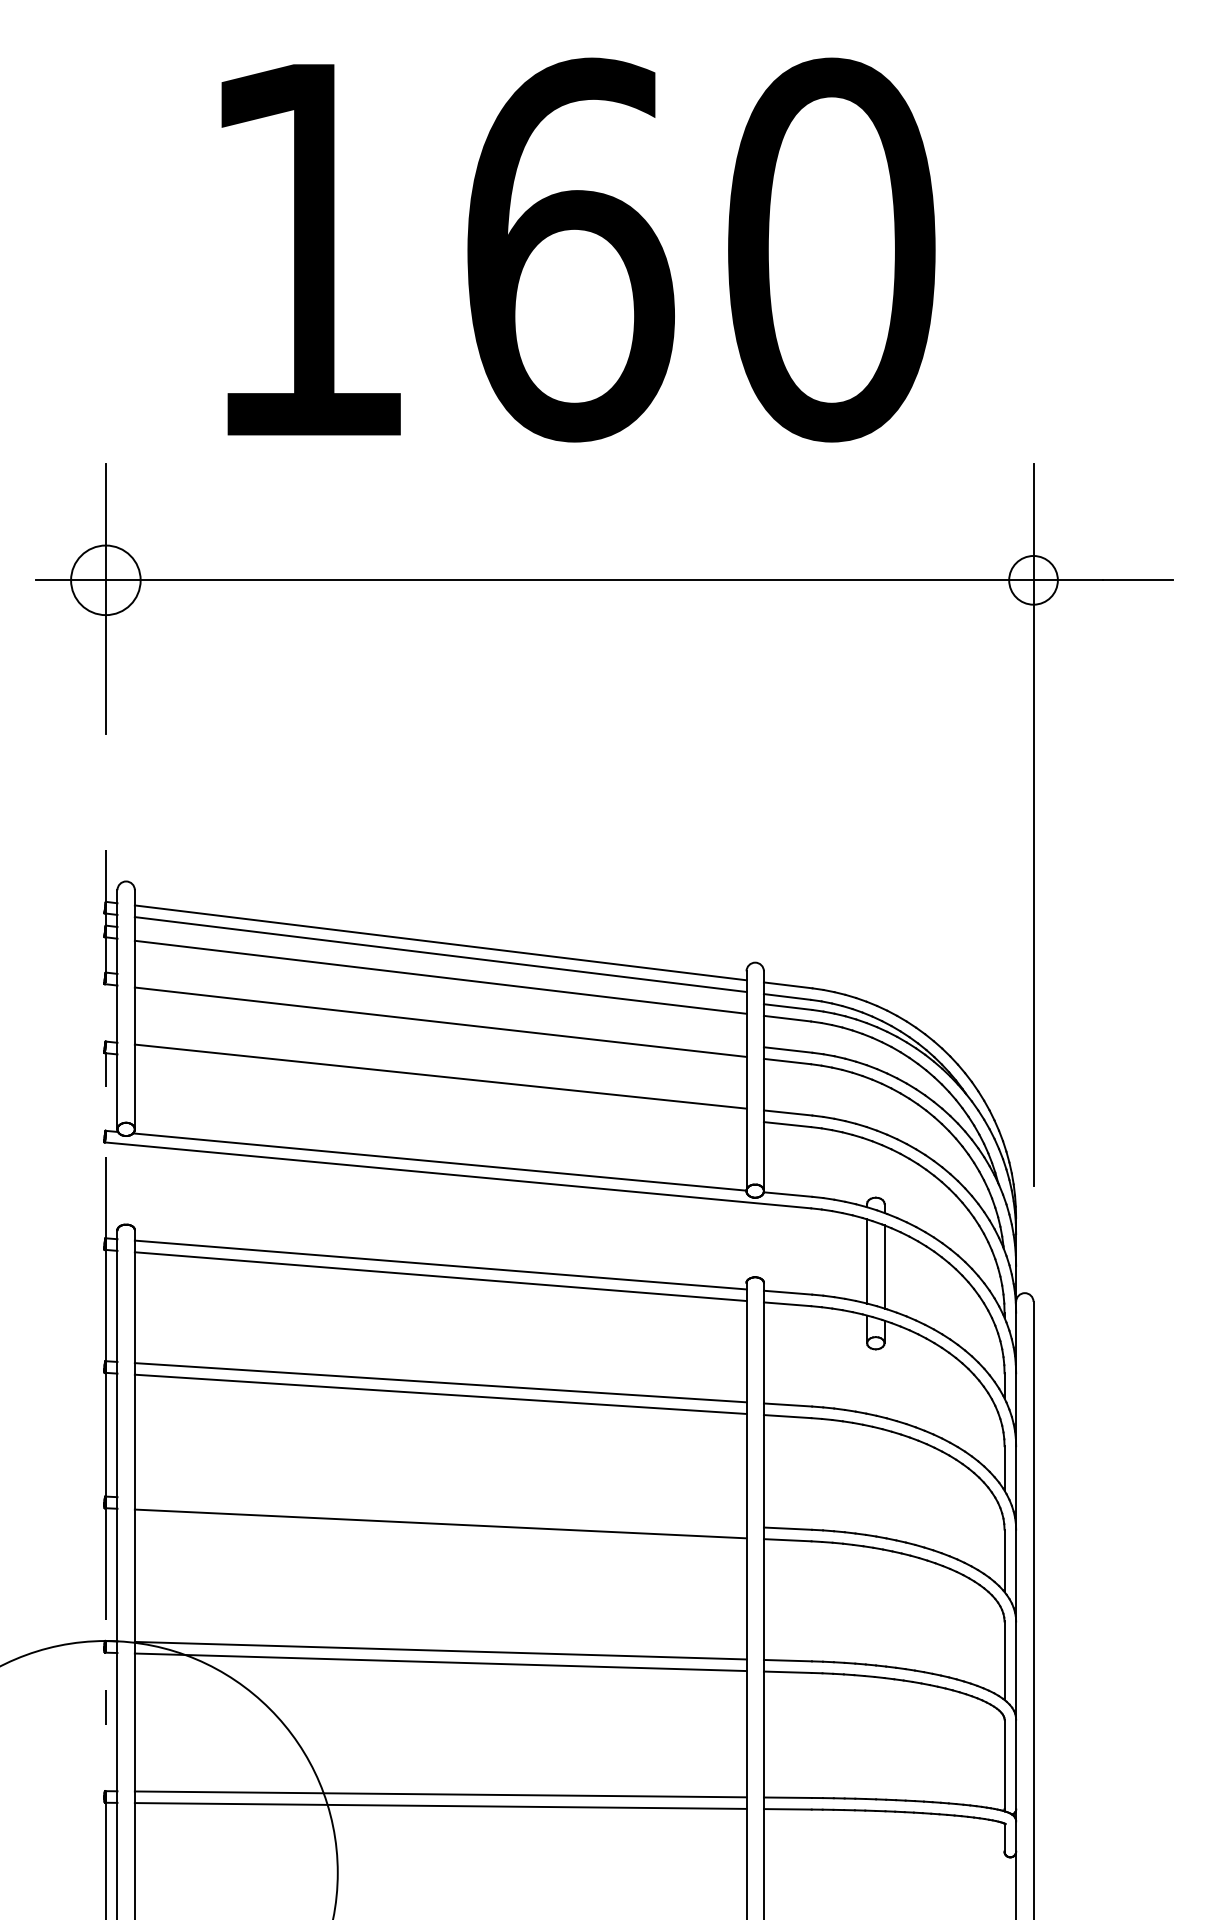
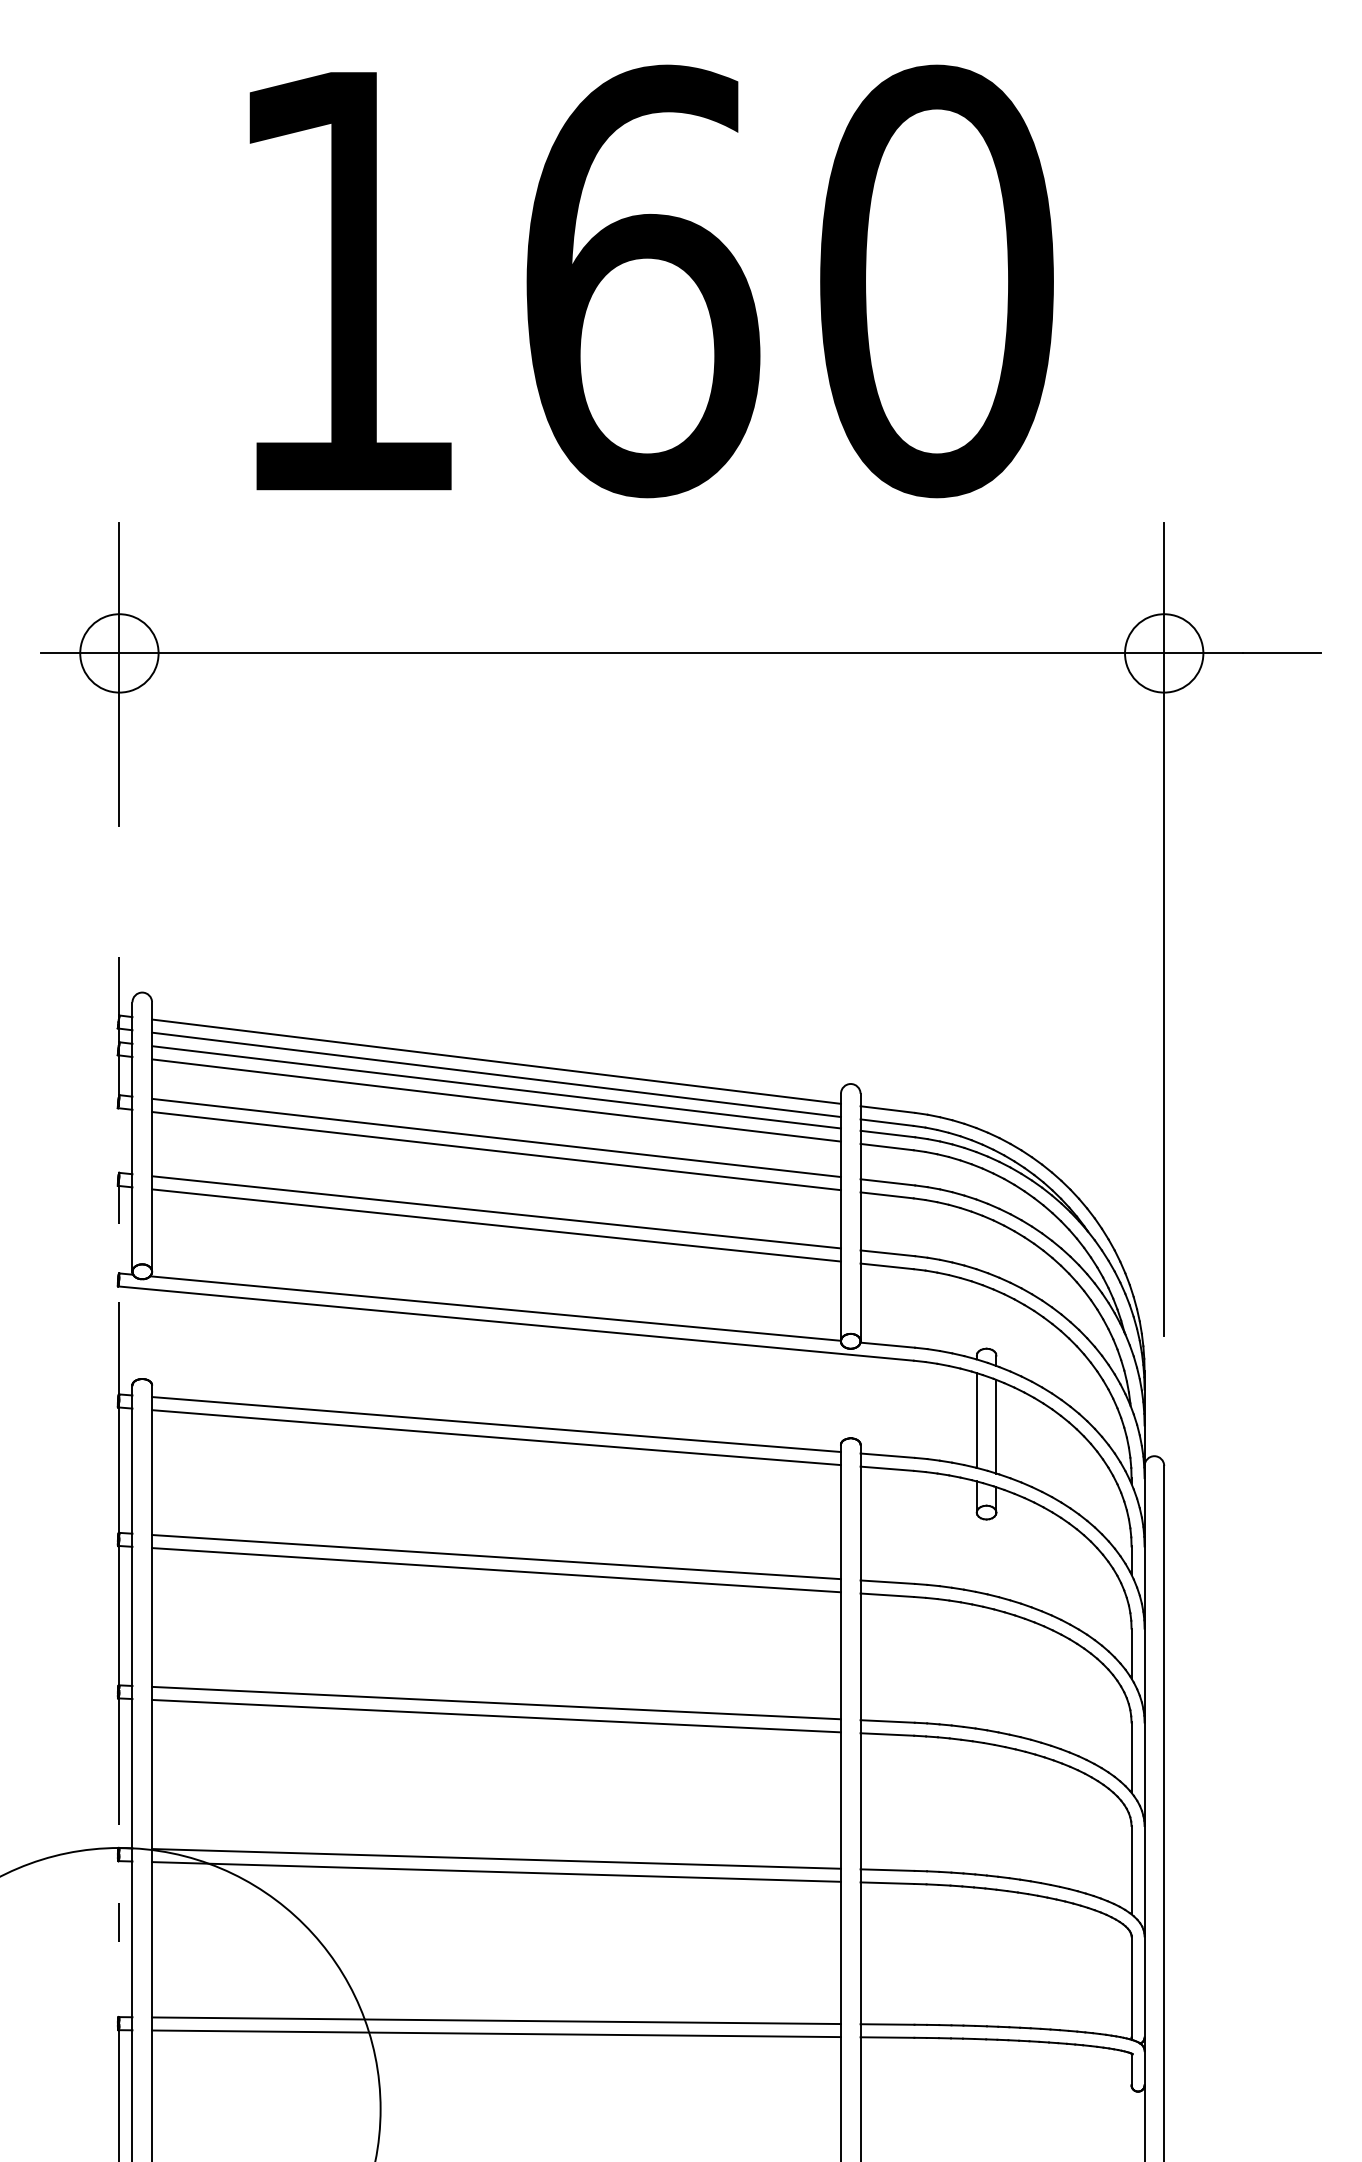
circle: (1033, 580) -> (1164, 653), size x1.43
line: (440, 965) -> (496, 1087), added
line: (440, 1010) -> (496, 1137), added
line: (440, 1088) -> (496, 1225), added
line: (440, 1511) -> (496, 1702), added

